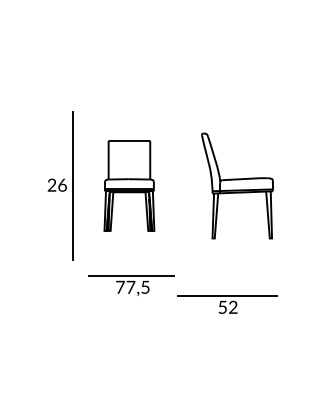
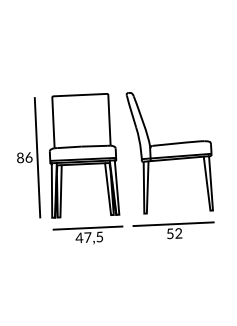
text: (51, 185) -> (20, 158), 26 -> 86
part: (129, 185) -> (83, 155), size x1.67
part: (237, 185) -> (170, 151), size x1.43
text: (120, 286) -> (79, 237), 77,5 -> 47,5
part: (227, 304) -> (173, 231), moved

